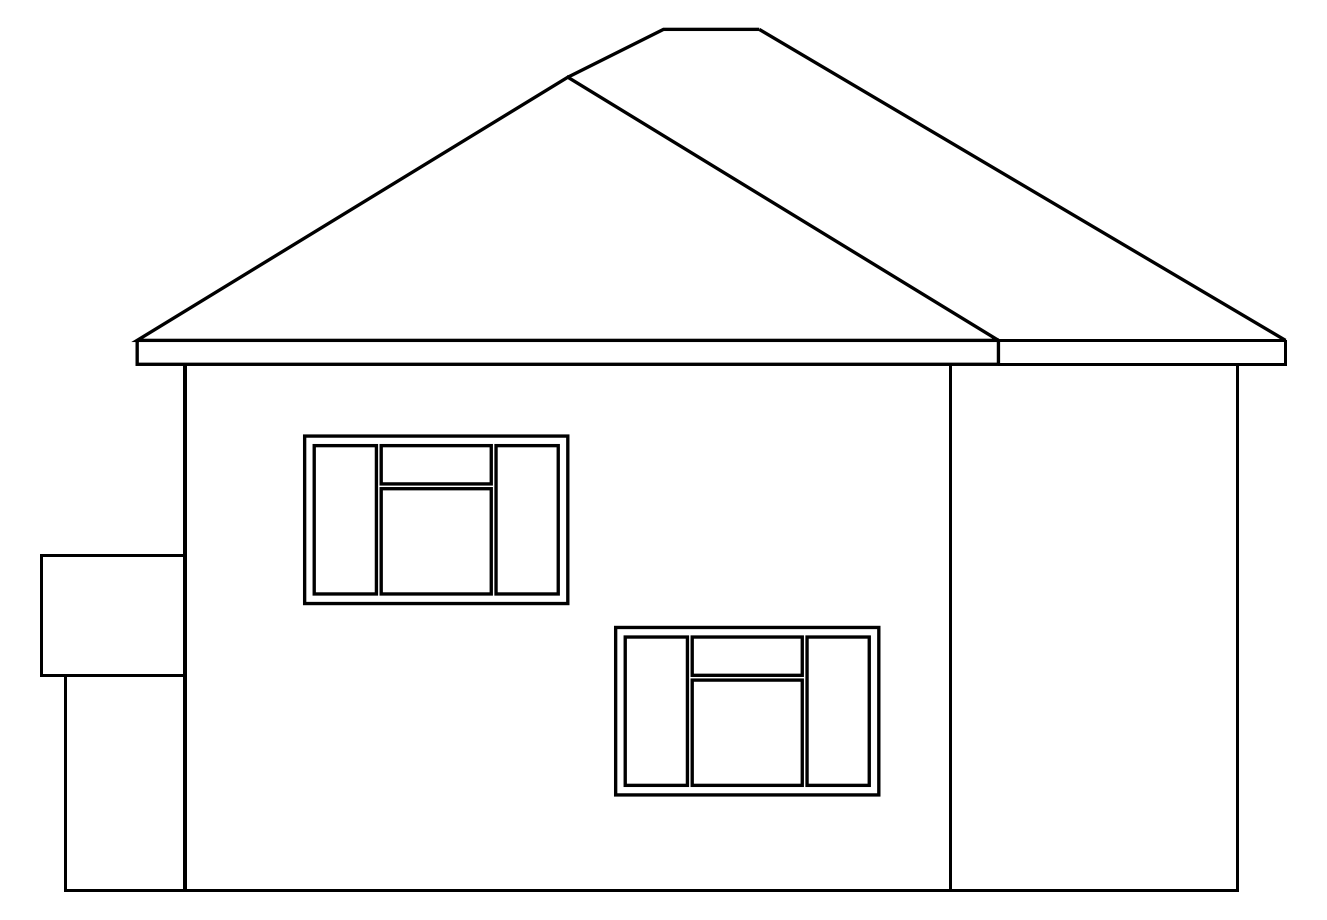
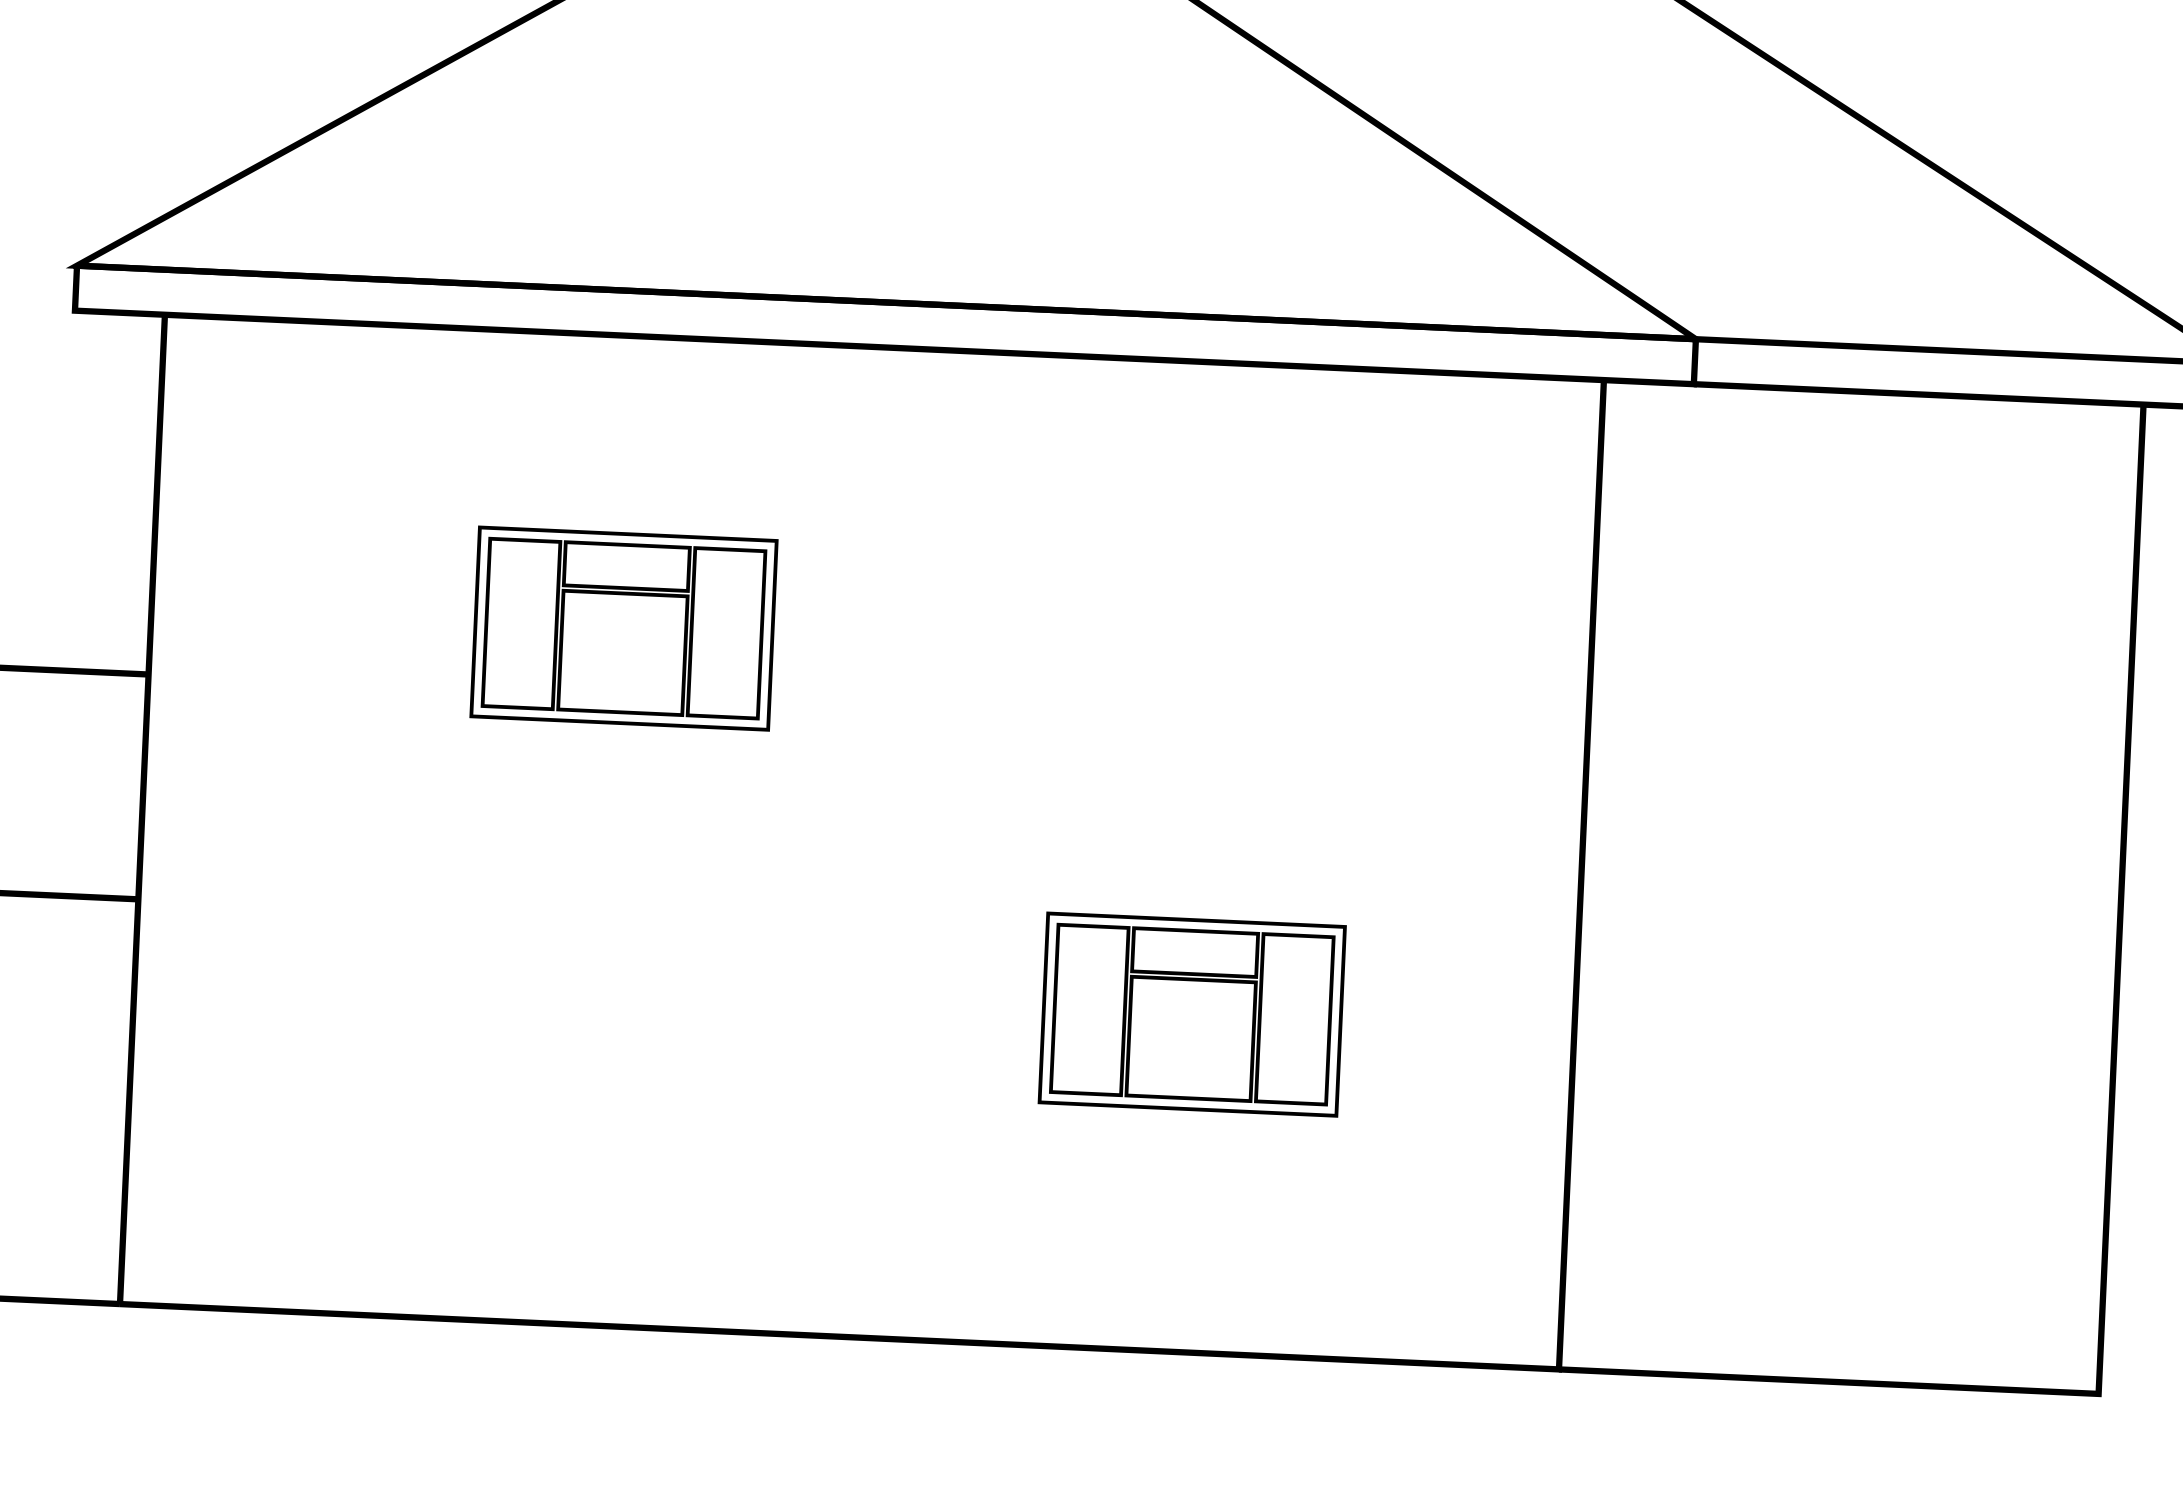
part: (436, 519) -> (624, 627), size x0.6
part: (747, 710) -> (1192, 1013), size x0.6

